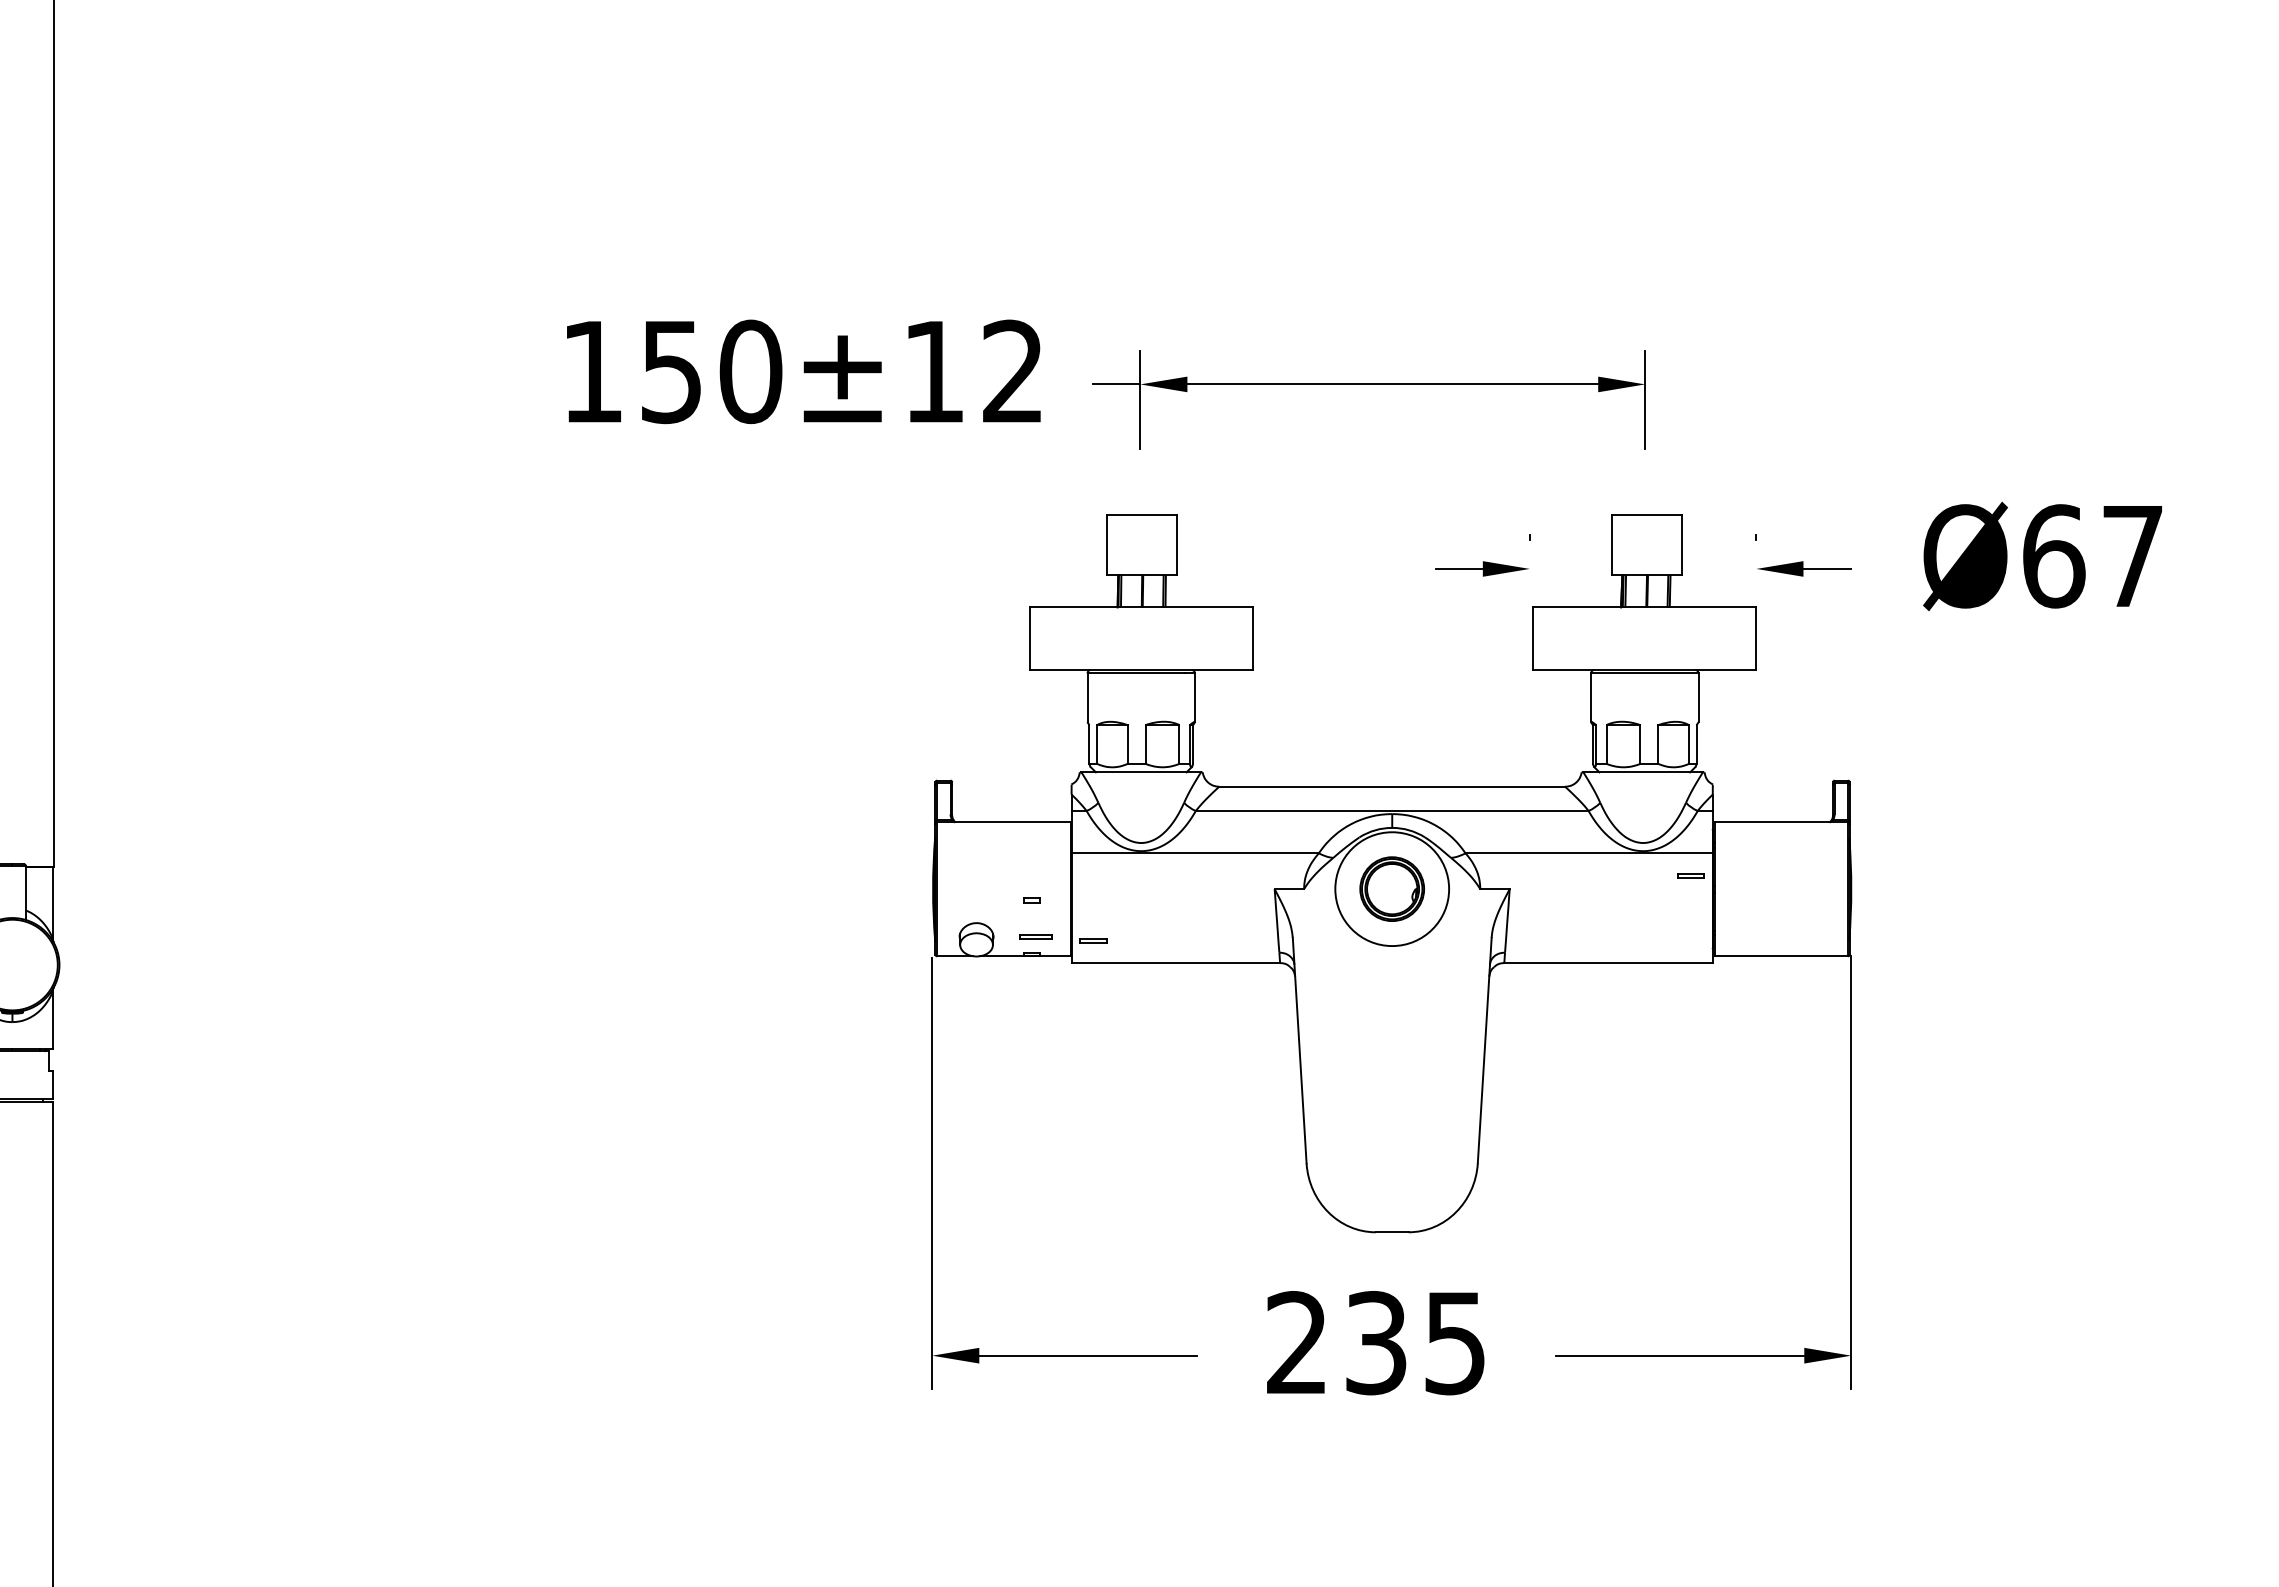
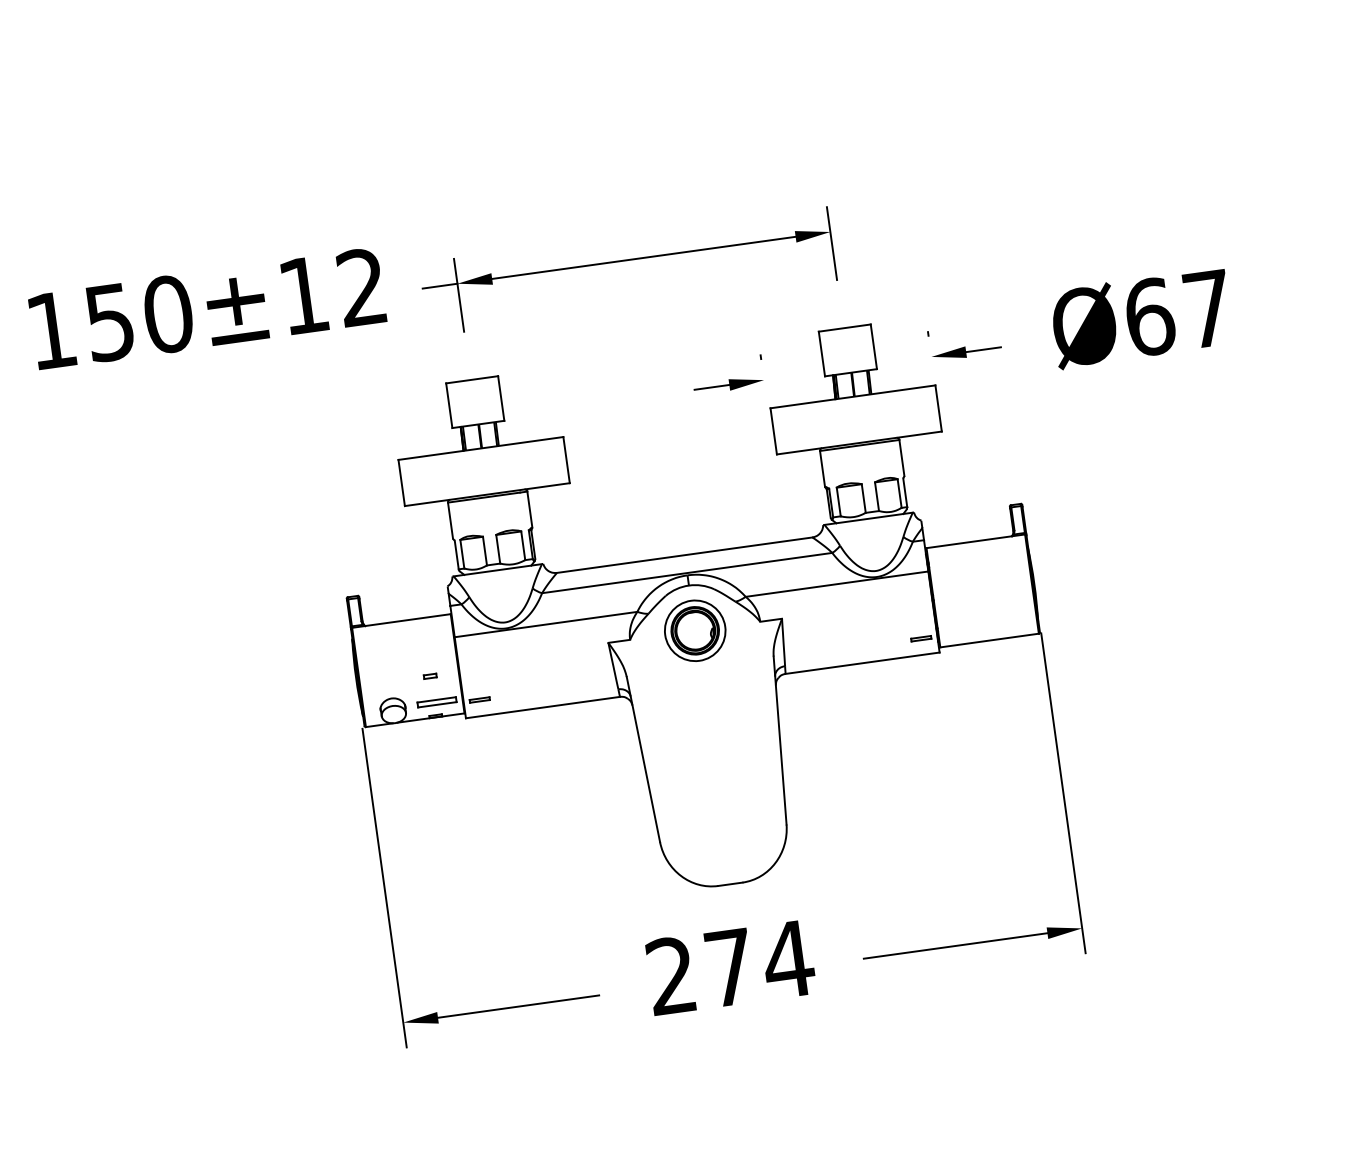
part: (1690, 875) -> (920, 638), moved
circle: (1391, 888) -> (694, 630), size x0.71
part: (1035, 936) -> (436, 702), size x1.67
text: (1417, 1343) -> (760, 963), 235 -> 274

